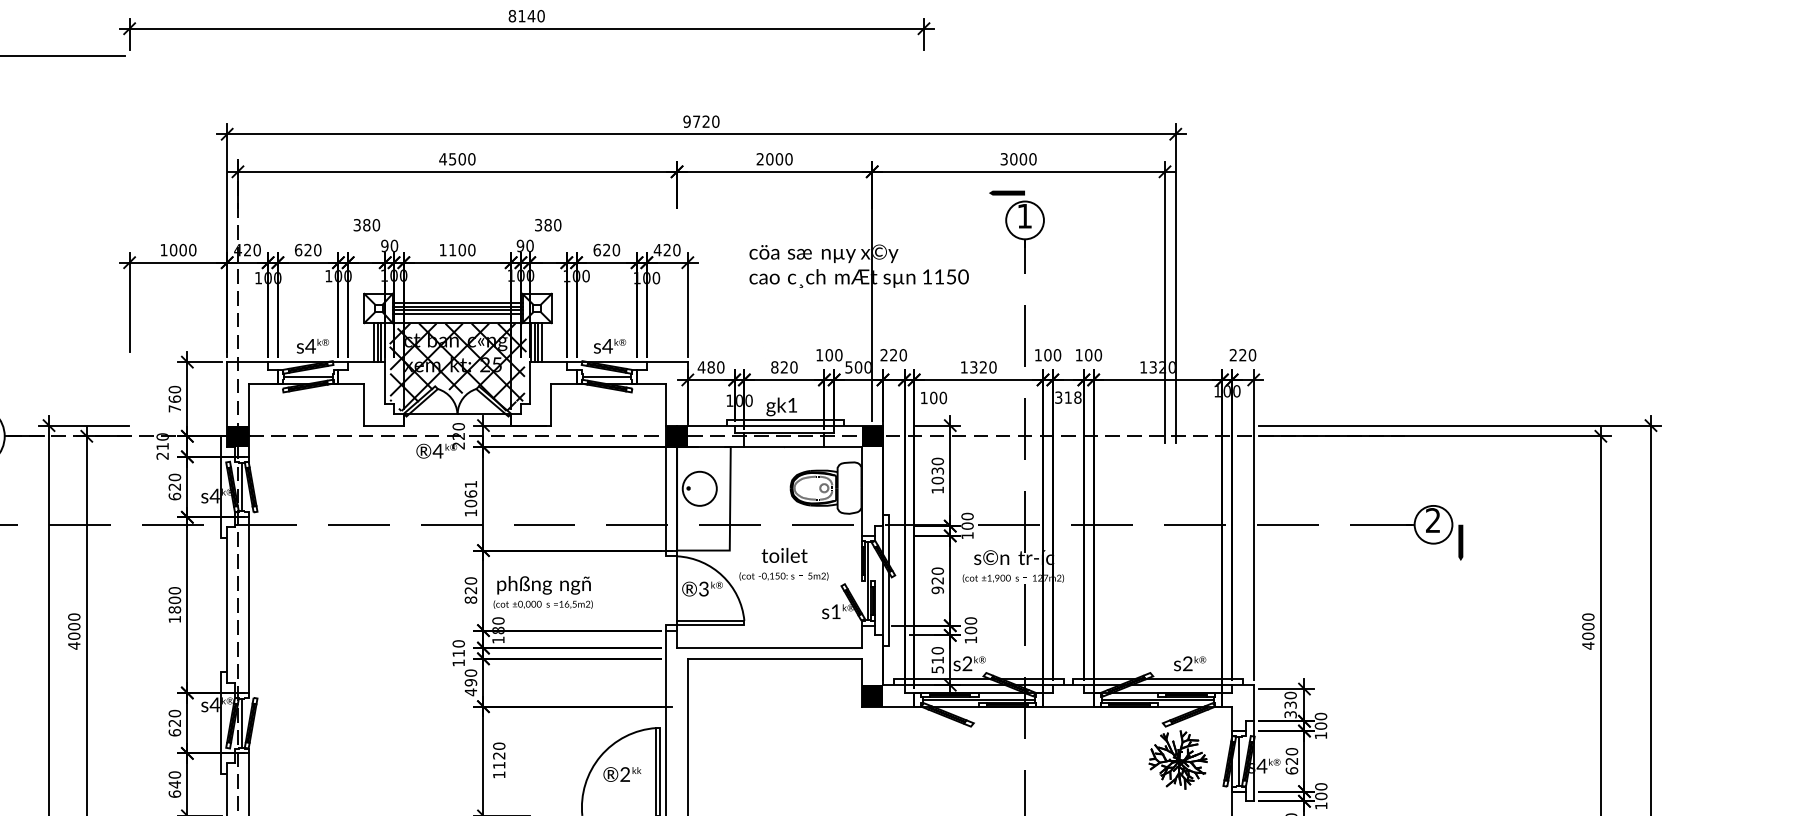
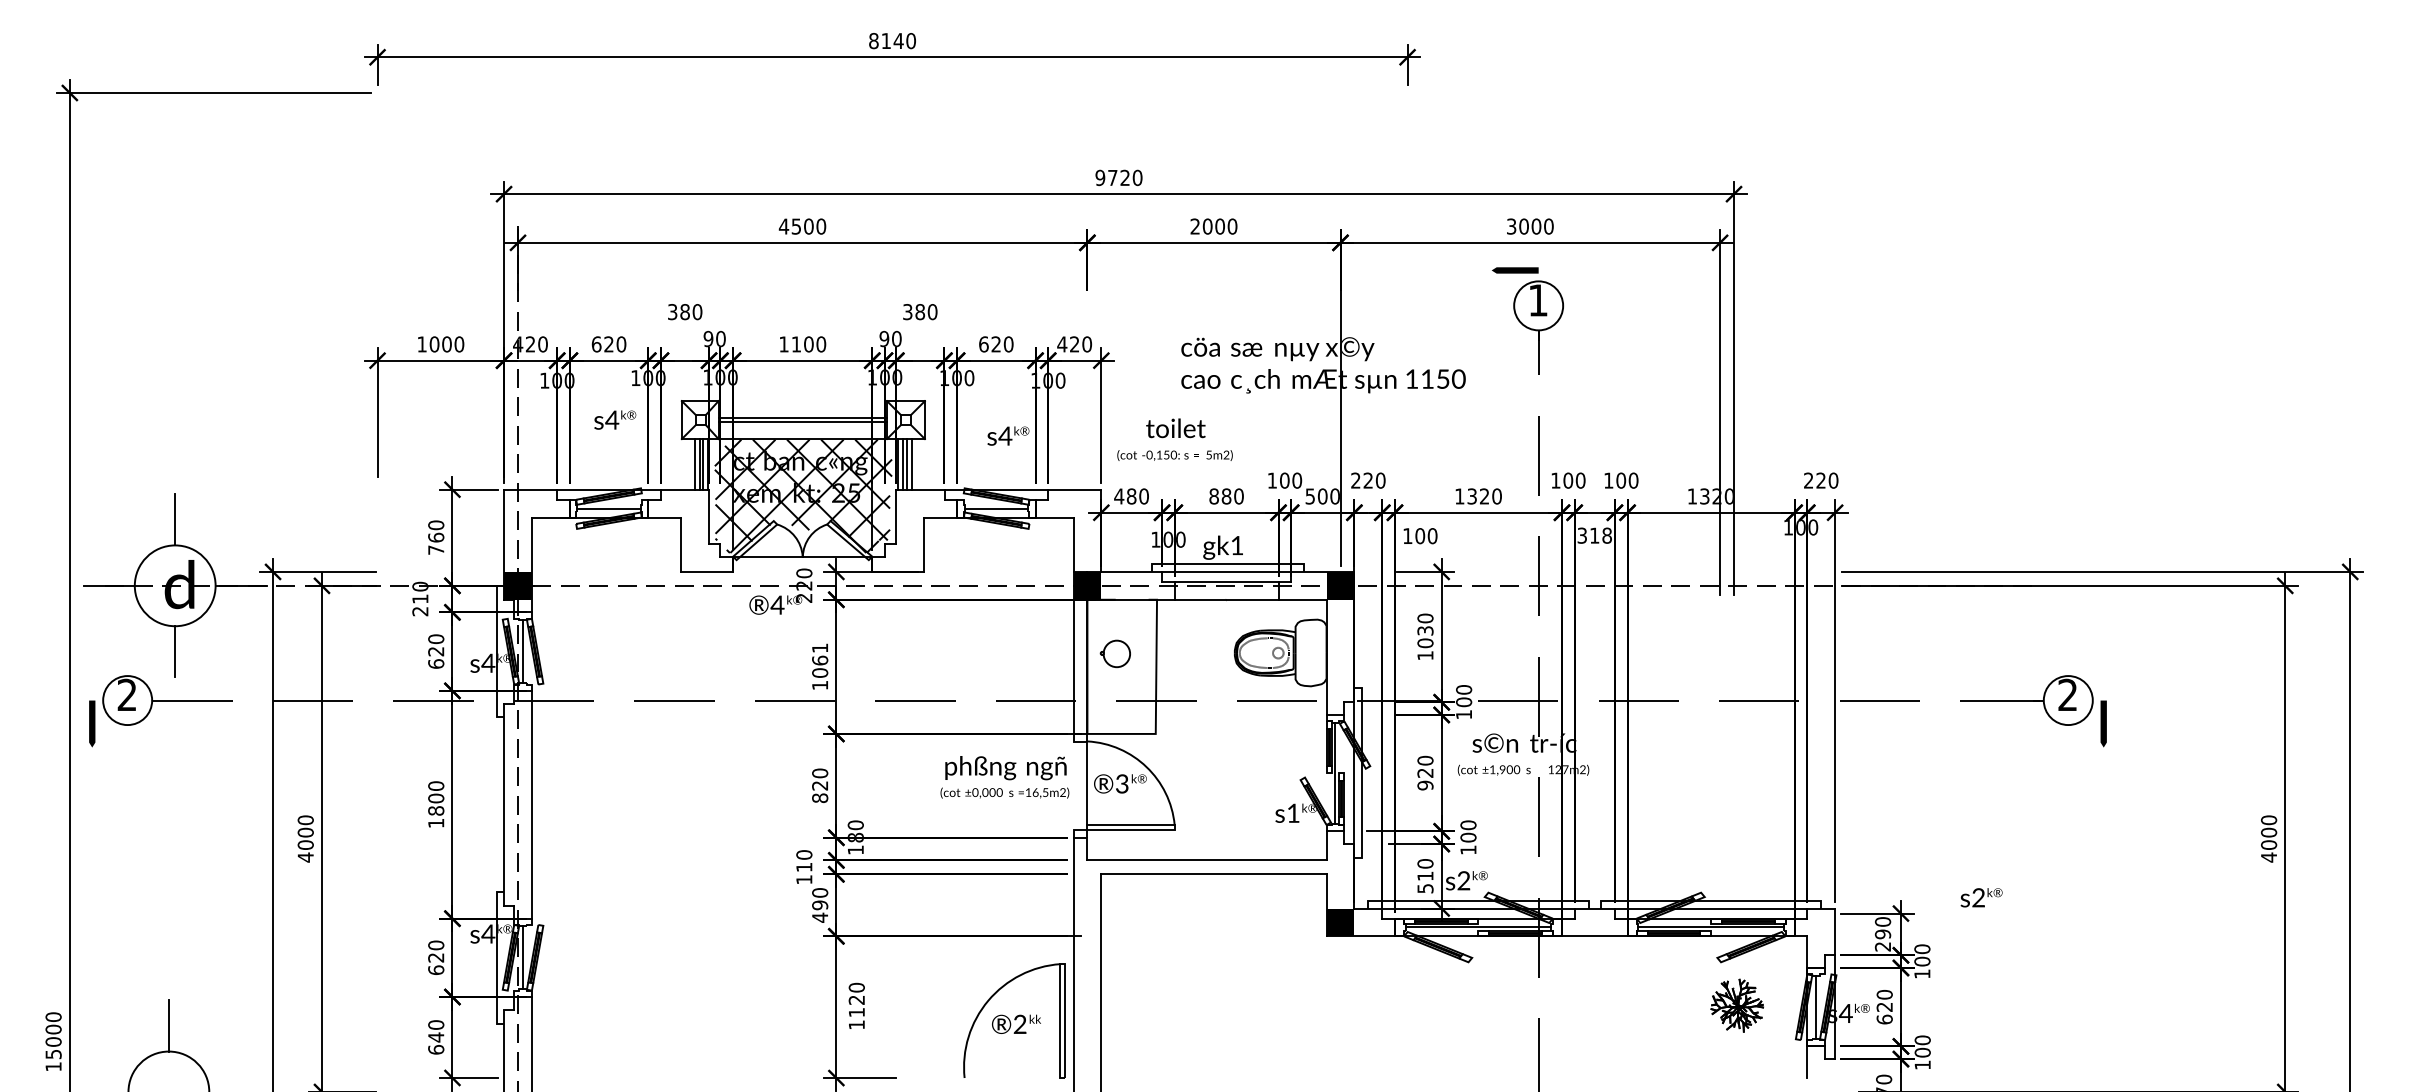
line: (457, 303) -> (802, 413), removed
line: (457, 314) -> (802, 427), removed
text: (313, 345) -> (615, 419), moved
text: (610, 345) -> (1008, 435), moved
text: (784, 367) -> (1226, 496), 820 -> 880
circle: (699, 488) -> (1116, 653), size x0.6
text: (783, 564) -> (1174, 439), moved
text: (542, 592) -> (1004, 777), moved
text: (1189, 663) -> (1981, 897), moved
text: (1291, 709) -> (1883, 940), 330 -> 290
part: (1178, 759) -> (1737, 1005), size x0.7

